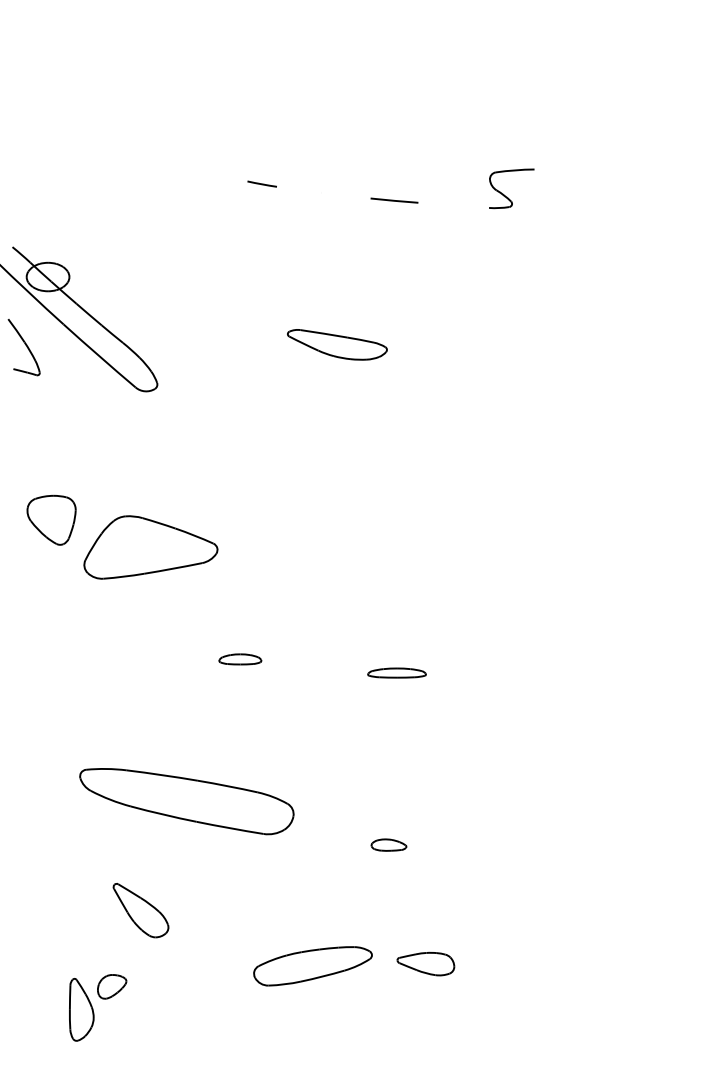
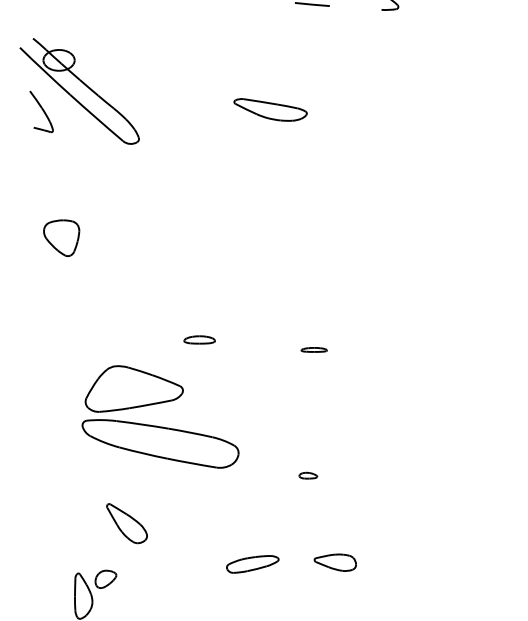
part: (150, 547) -> (133, 389), moved
part: (396, 672) -> (313, 349), size x0.6
part: (388, 844) -> (308, 475), size x0.7
part: (312, 966) -> (252, 564), size x0.6

